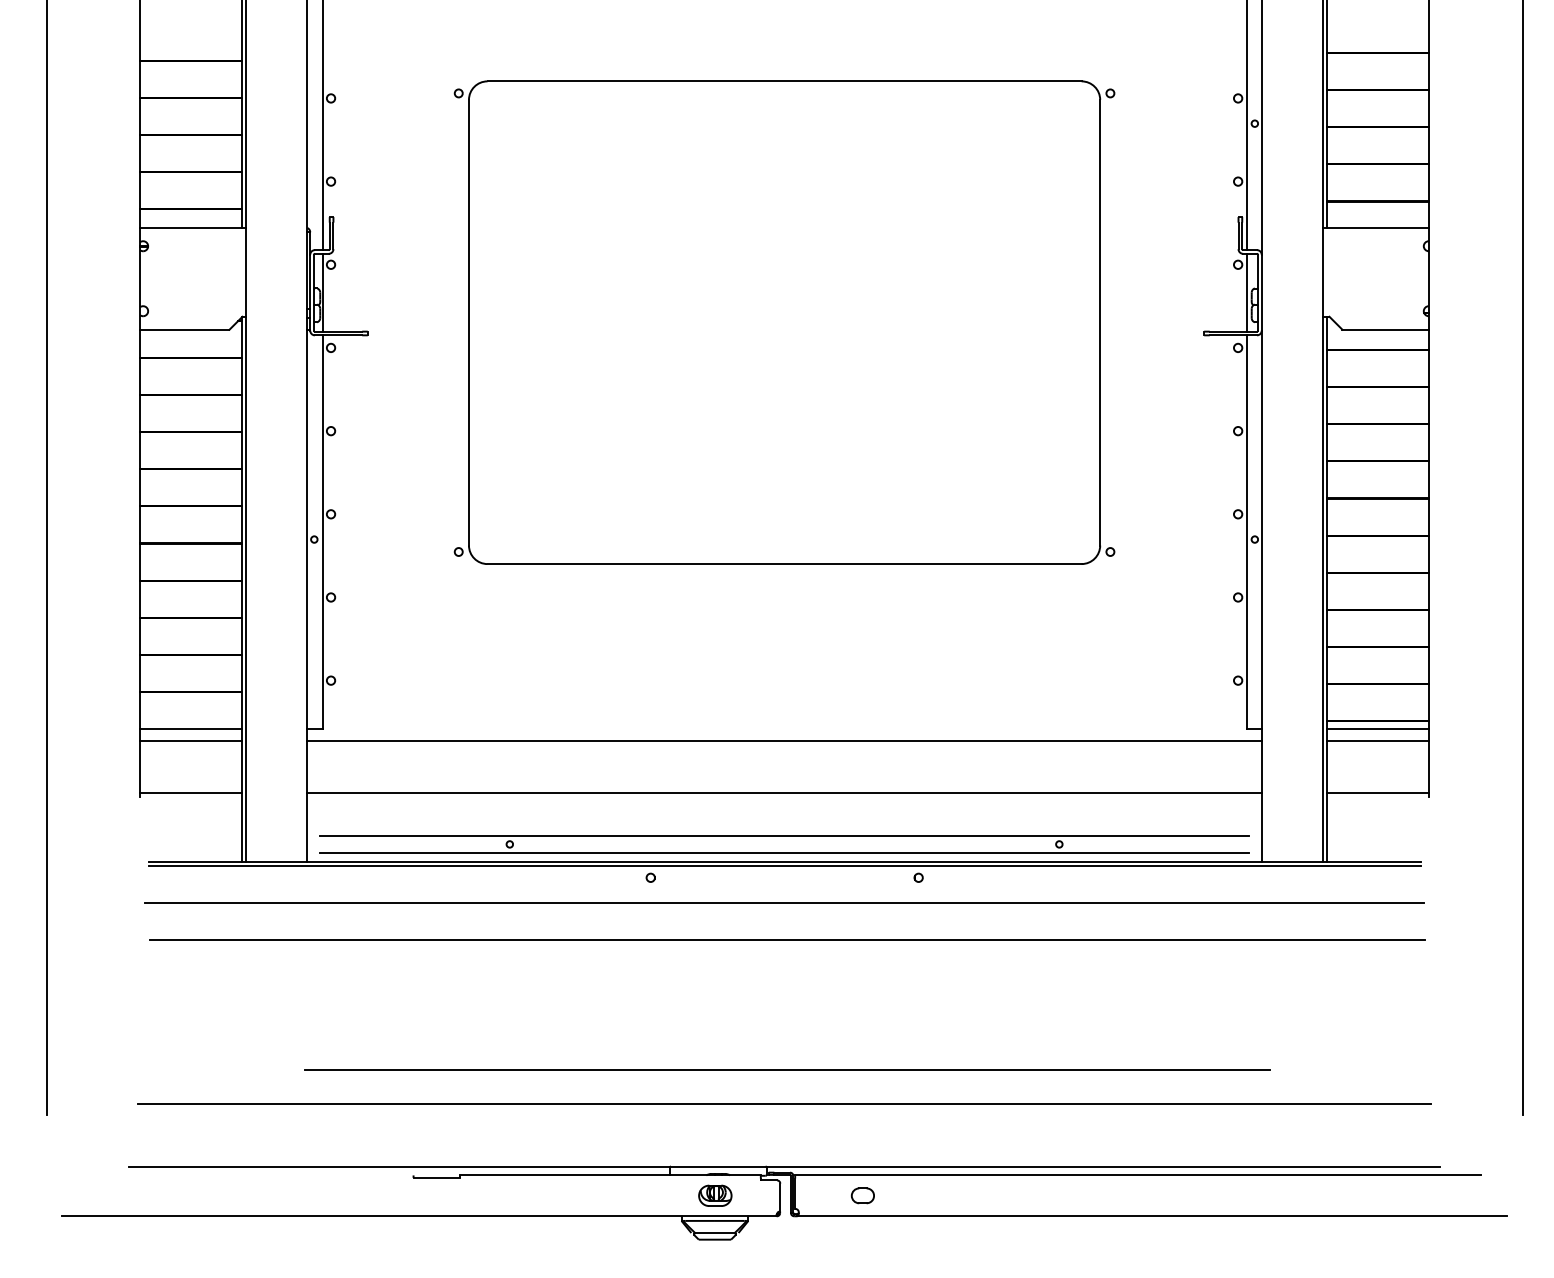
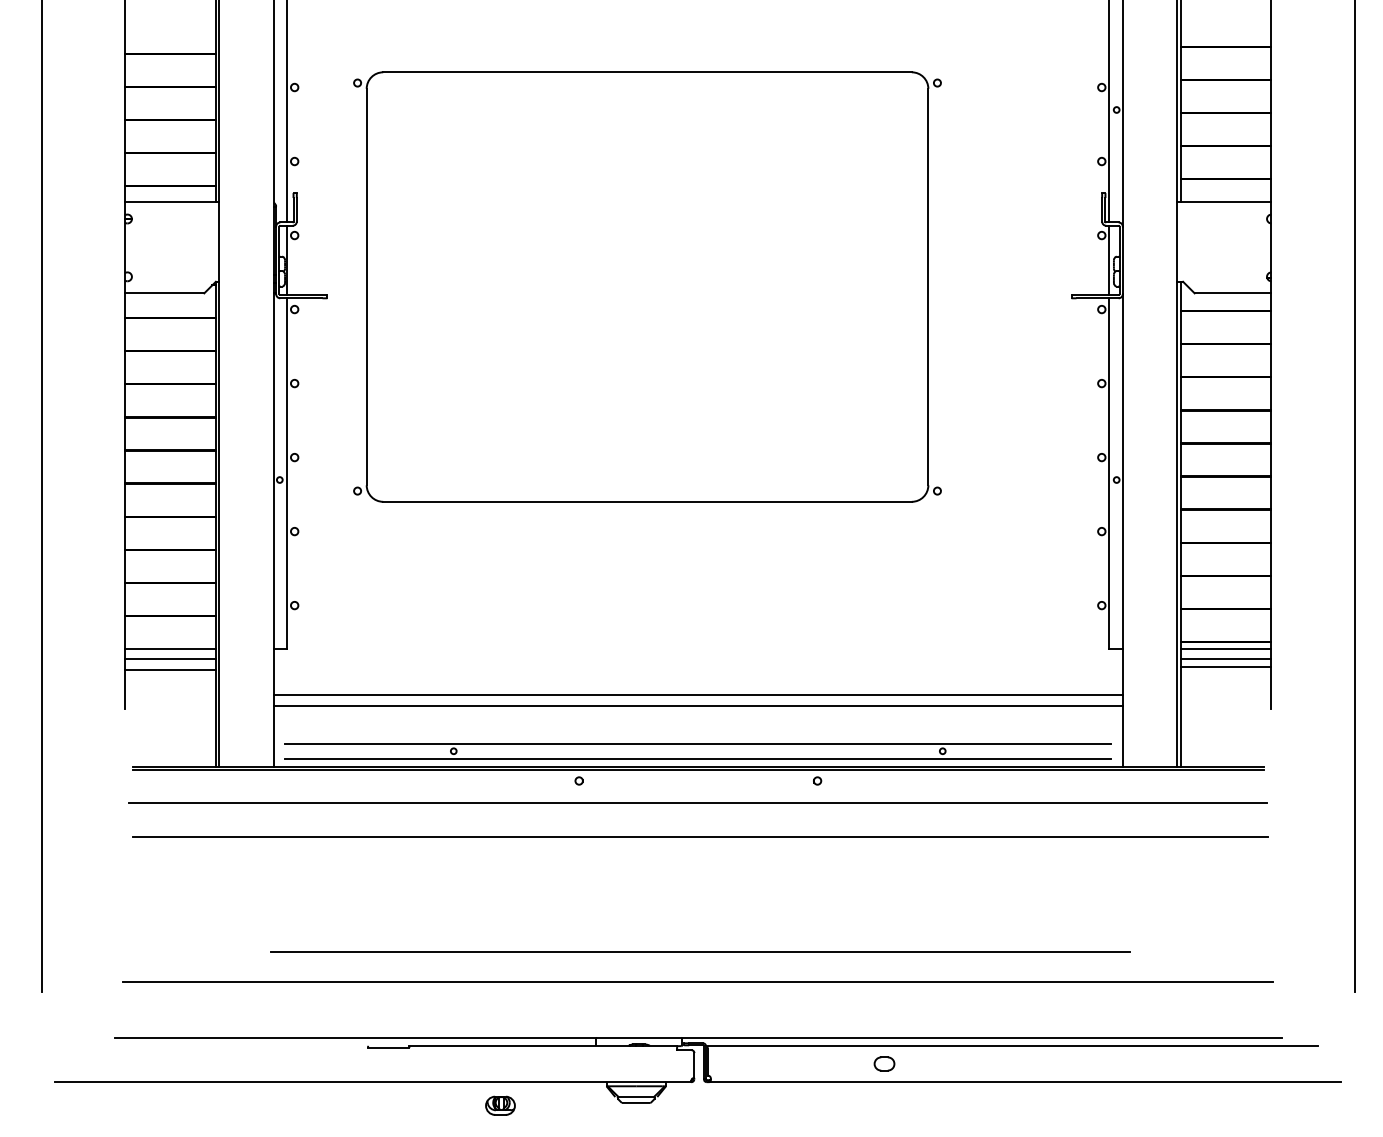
part: (784, 322) -> (647, 286), moved
line: (784, 740) -> (698, 694), moved
line: (191, 792) -> (170, 669), moved
line: (1377, 792) -> (1225, 666), moved
part: (715, 1195) -> (500, 1105), moved
part: (862, 1195) -> (884, 1063), moved

